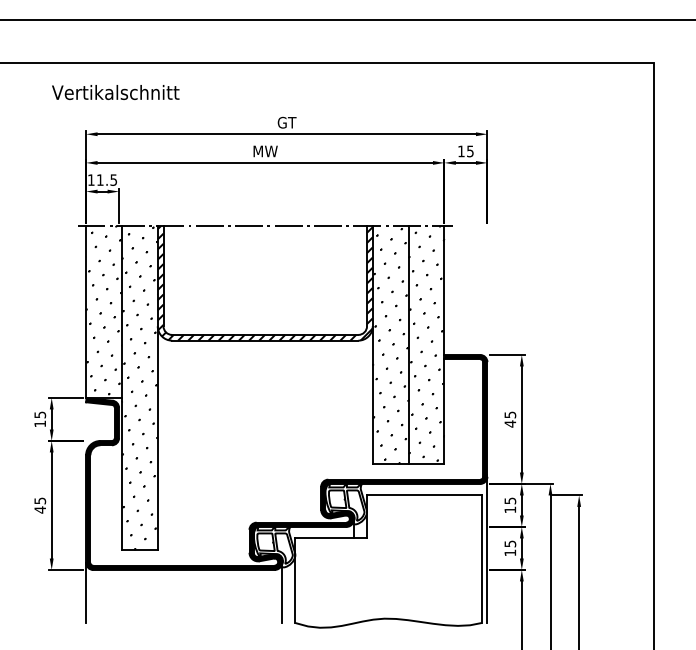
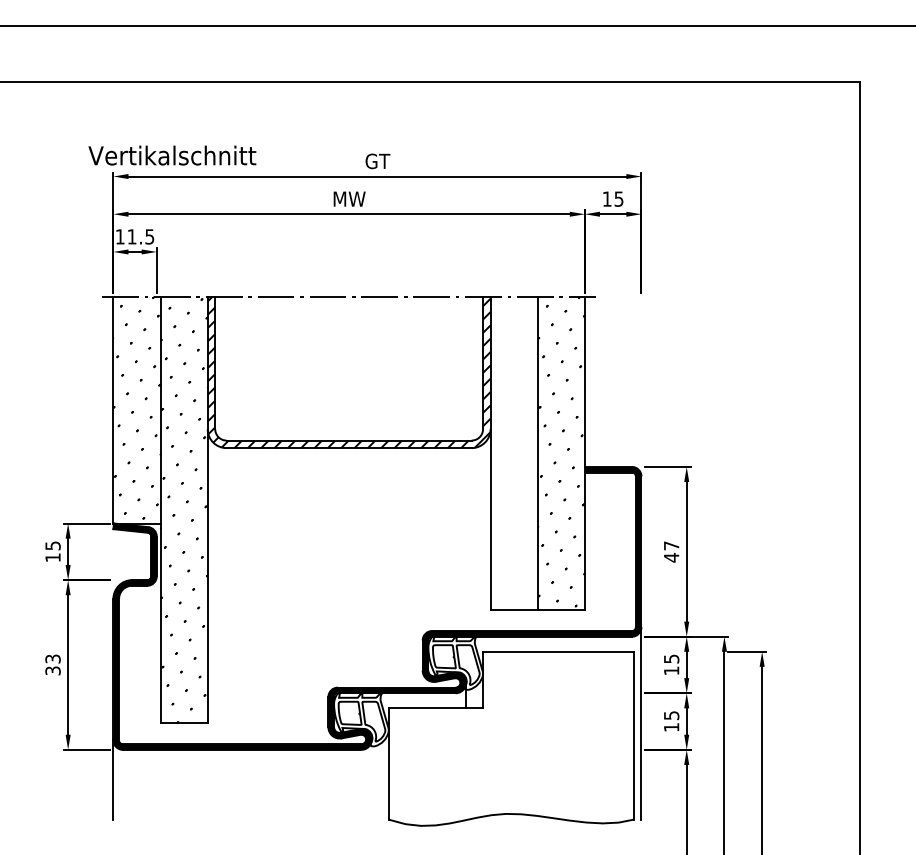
text: (115, 92) -> (172, 155), moved
hatch: (390, 344) -> (513, 453), removed
text: (510, 414) -> (671, 545), 45 -> 47
text: (39, 505) -> (52, 664), 45 -> 33
line: (282, 592) -> (371, 779), removed

